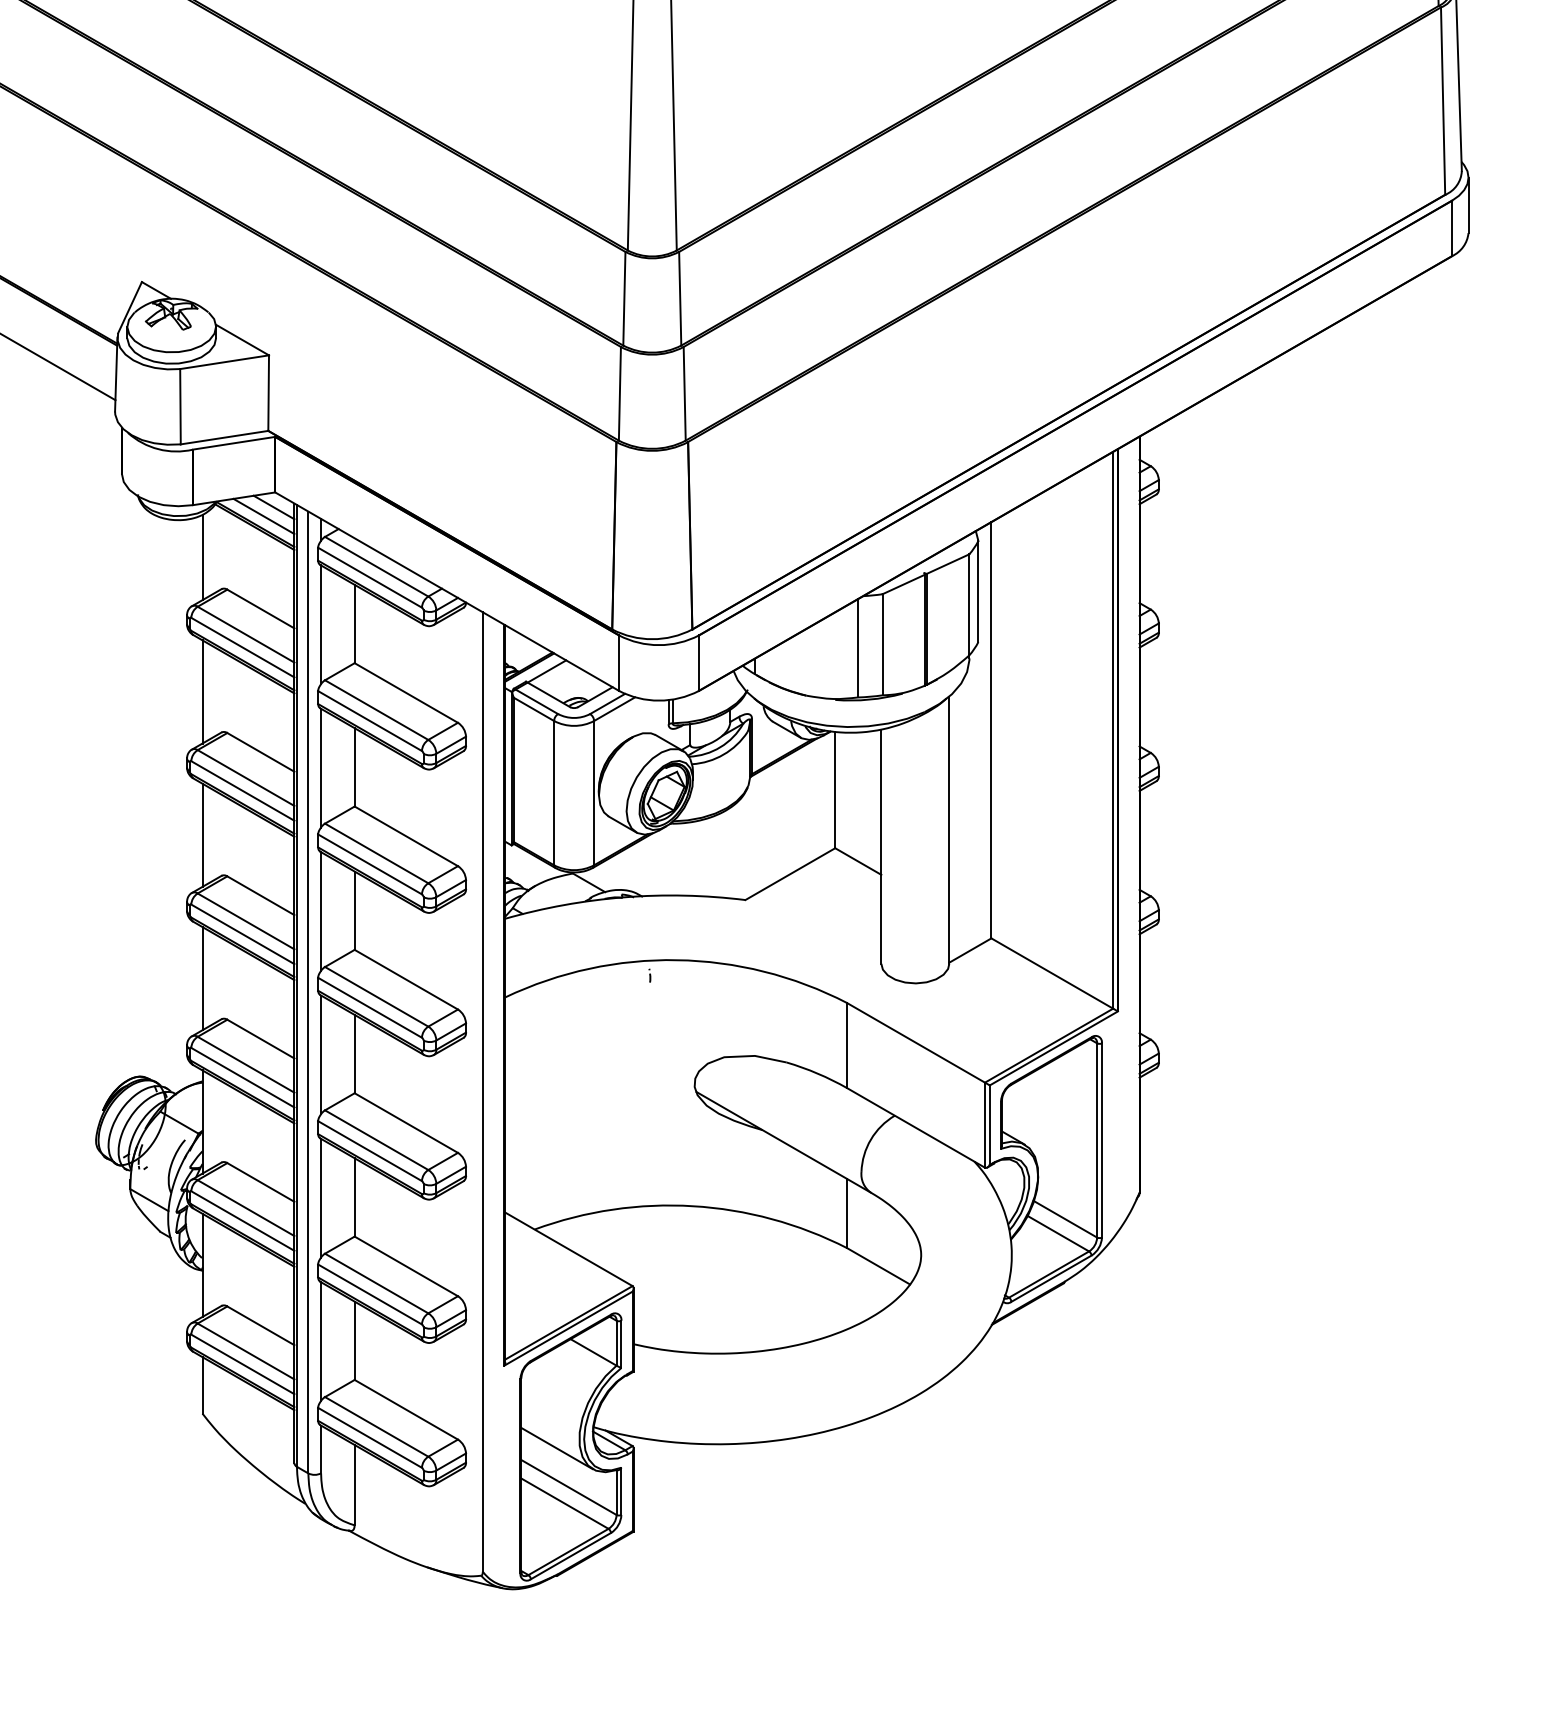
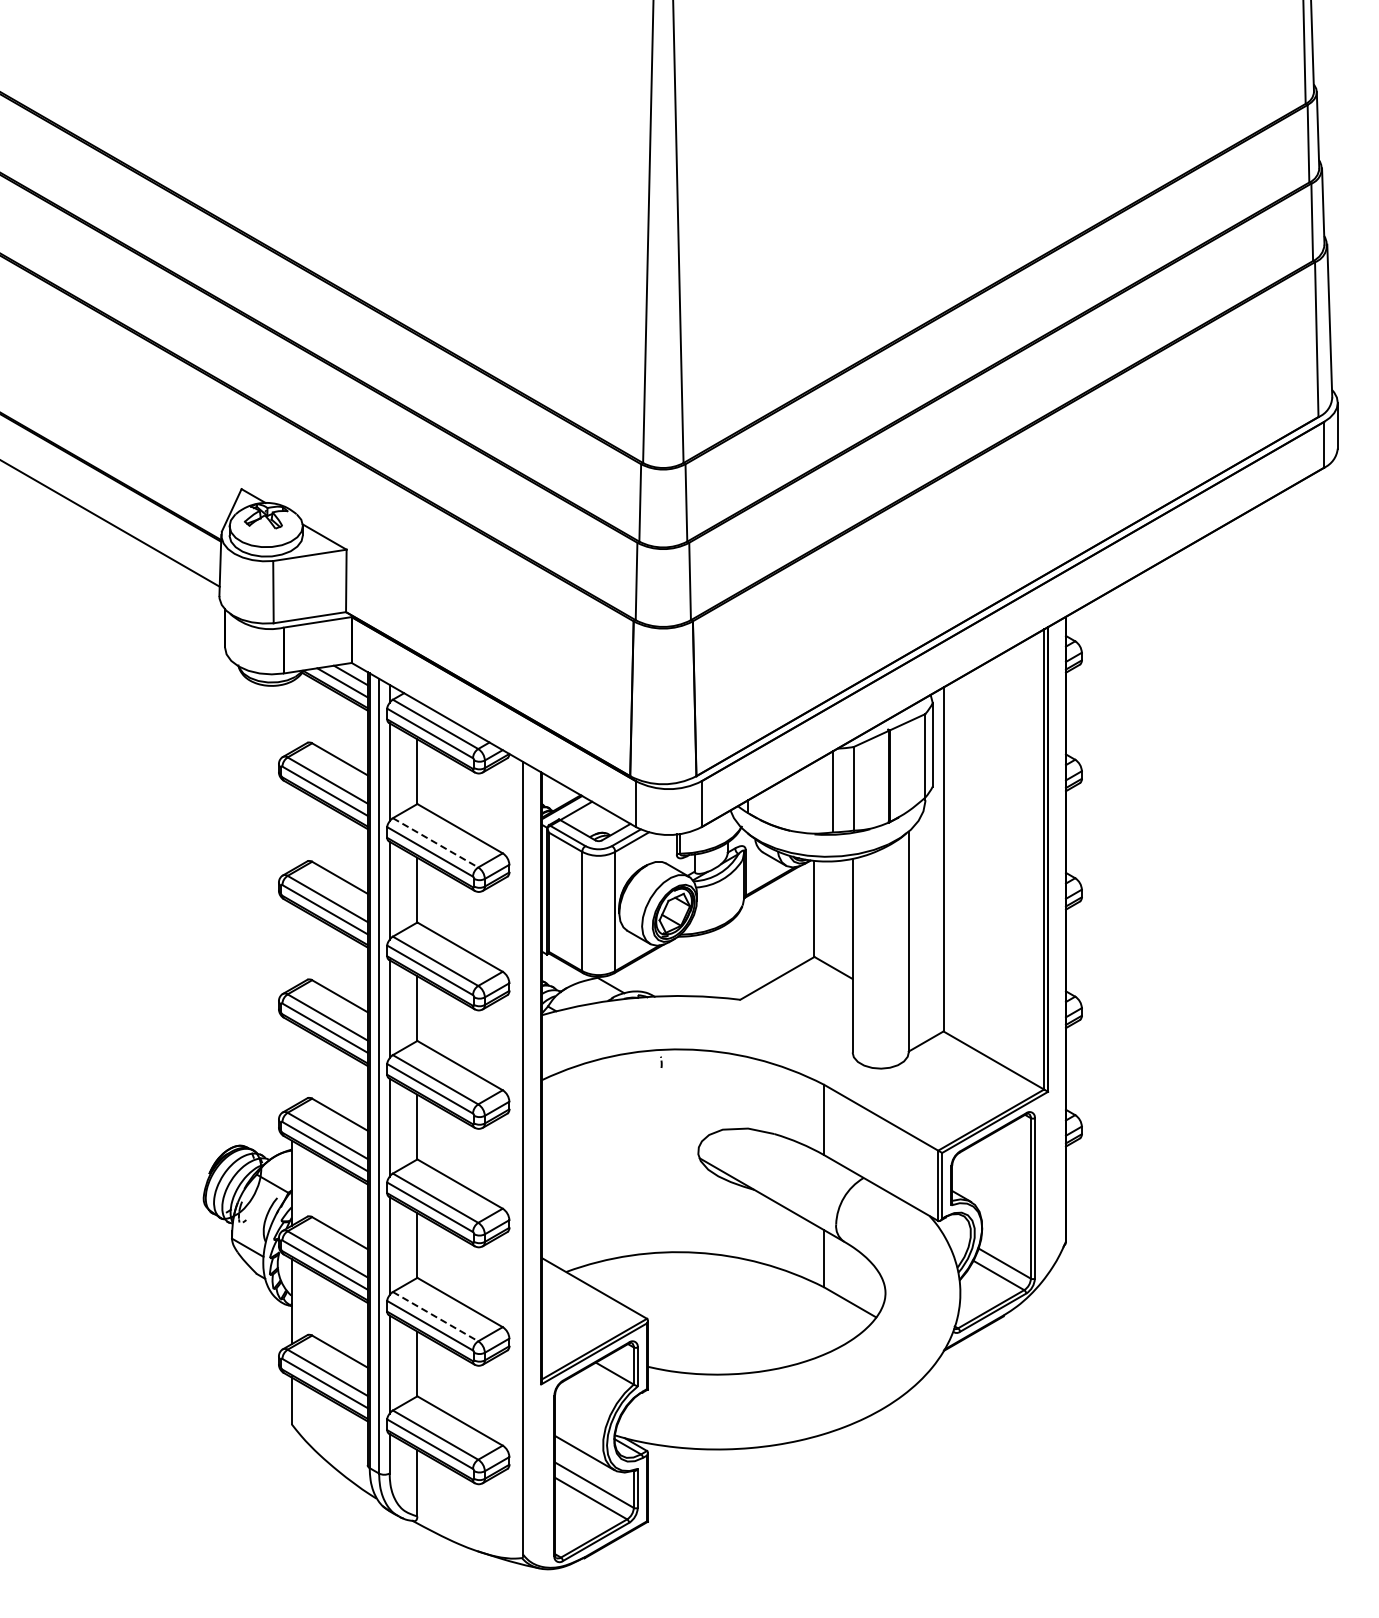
line: (202, 557) -> (291, 716), removed
line: (202, 691) -> (291, 827), removed
line: (377, 710) -> (436, 843), solid -> dashed
line: (202, 834) -> (291, 945), removed
line: (202, 978) -> (291, 1064), removed
line: (377, 1283) -> (436, 1316), solid -> dashed

